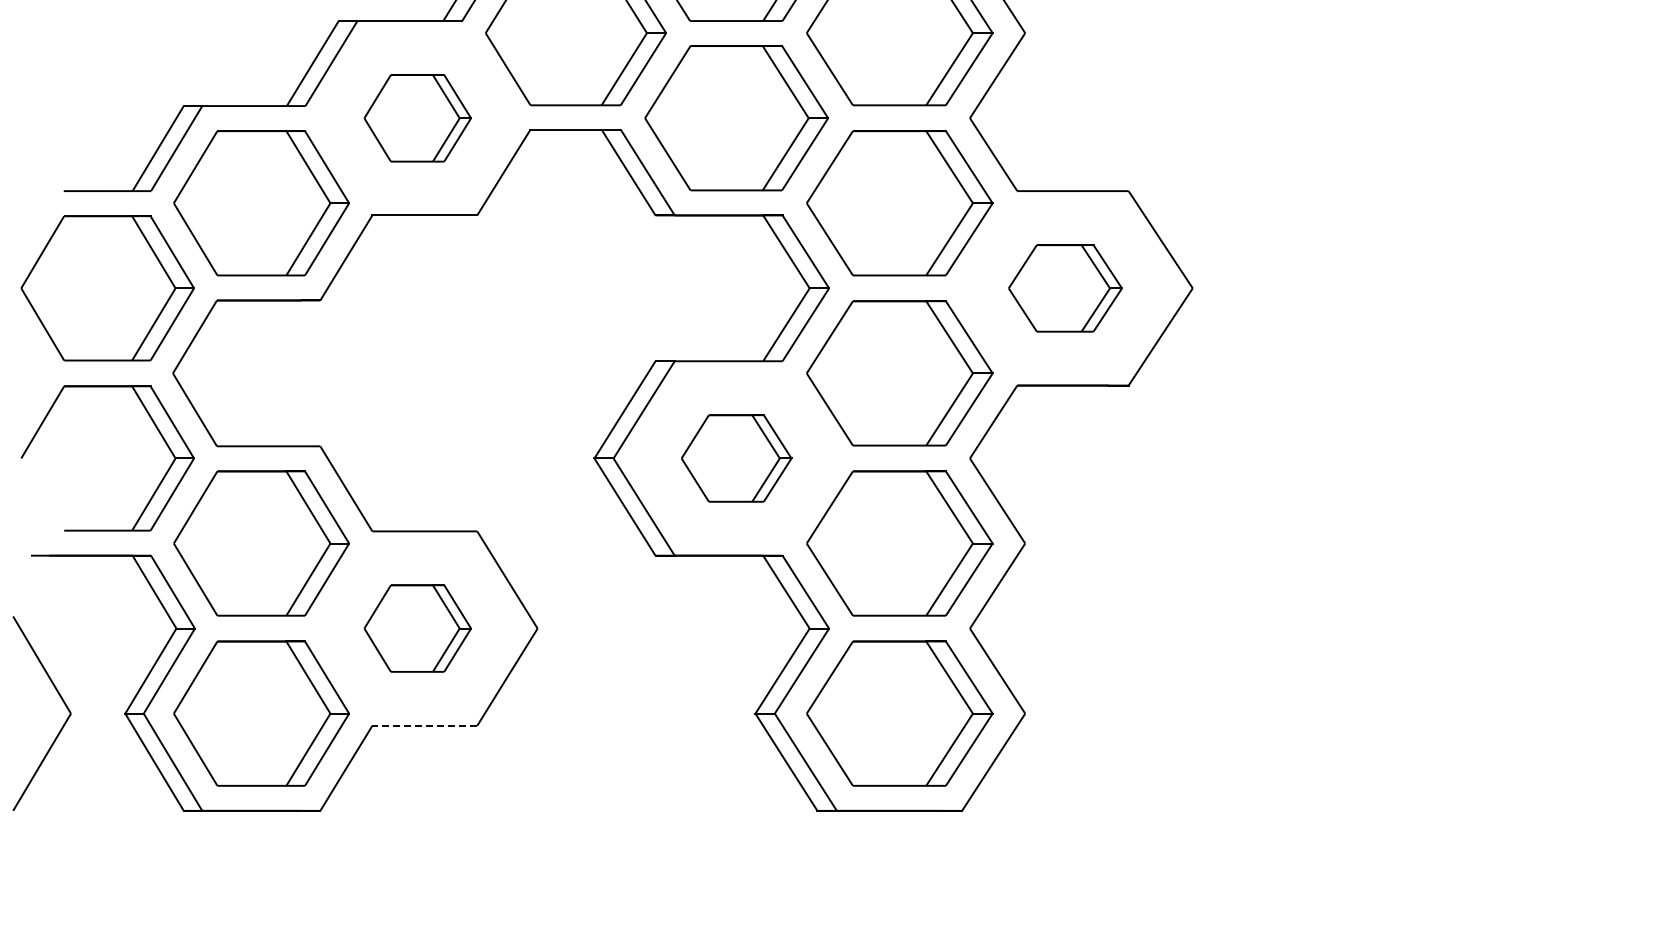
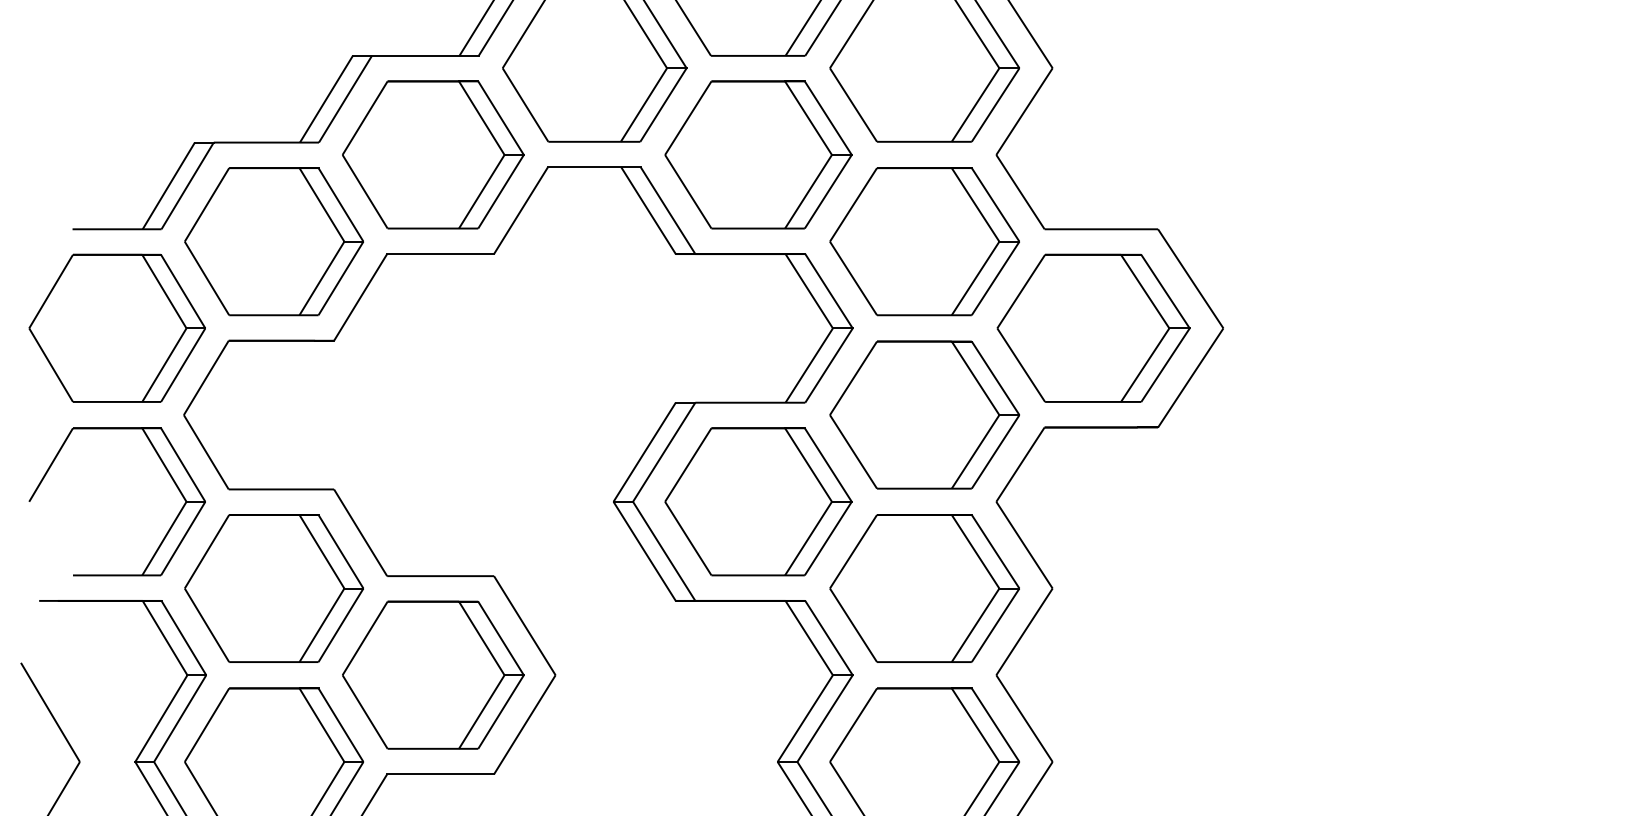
part: (417, 118) -> (433, 155), size x1.67
part: (1065, 288) -> (1093, 328), size x1.67
part: (736, 458) -> (758, 501), size x1.67
part: (417, 628) -> (433, 675), size x1.67
line: (424, 725) -> (440, 774), dashed -> solid

